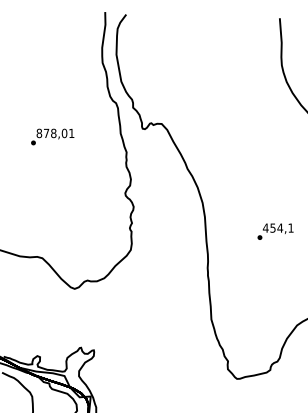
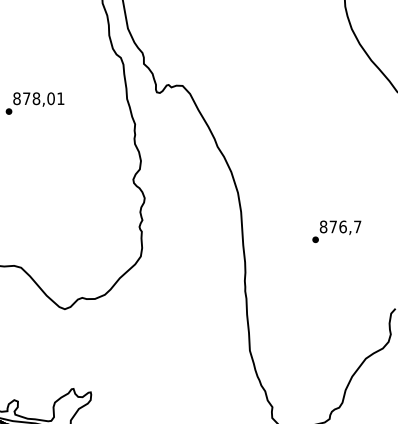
text: (277, 227) -> (339, 226), 454,1 -> 876,7

